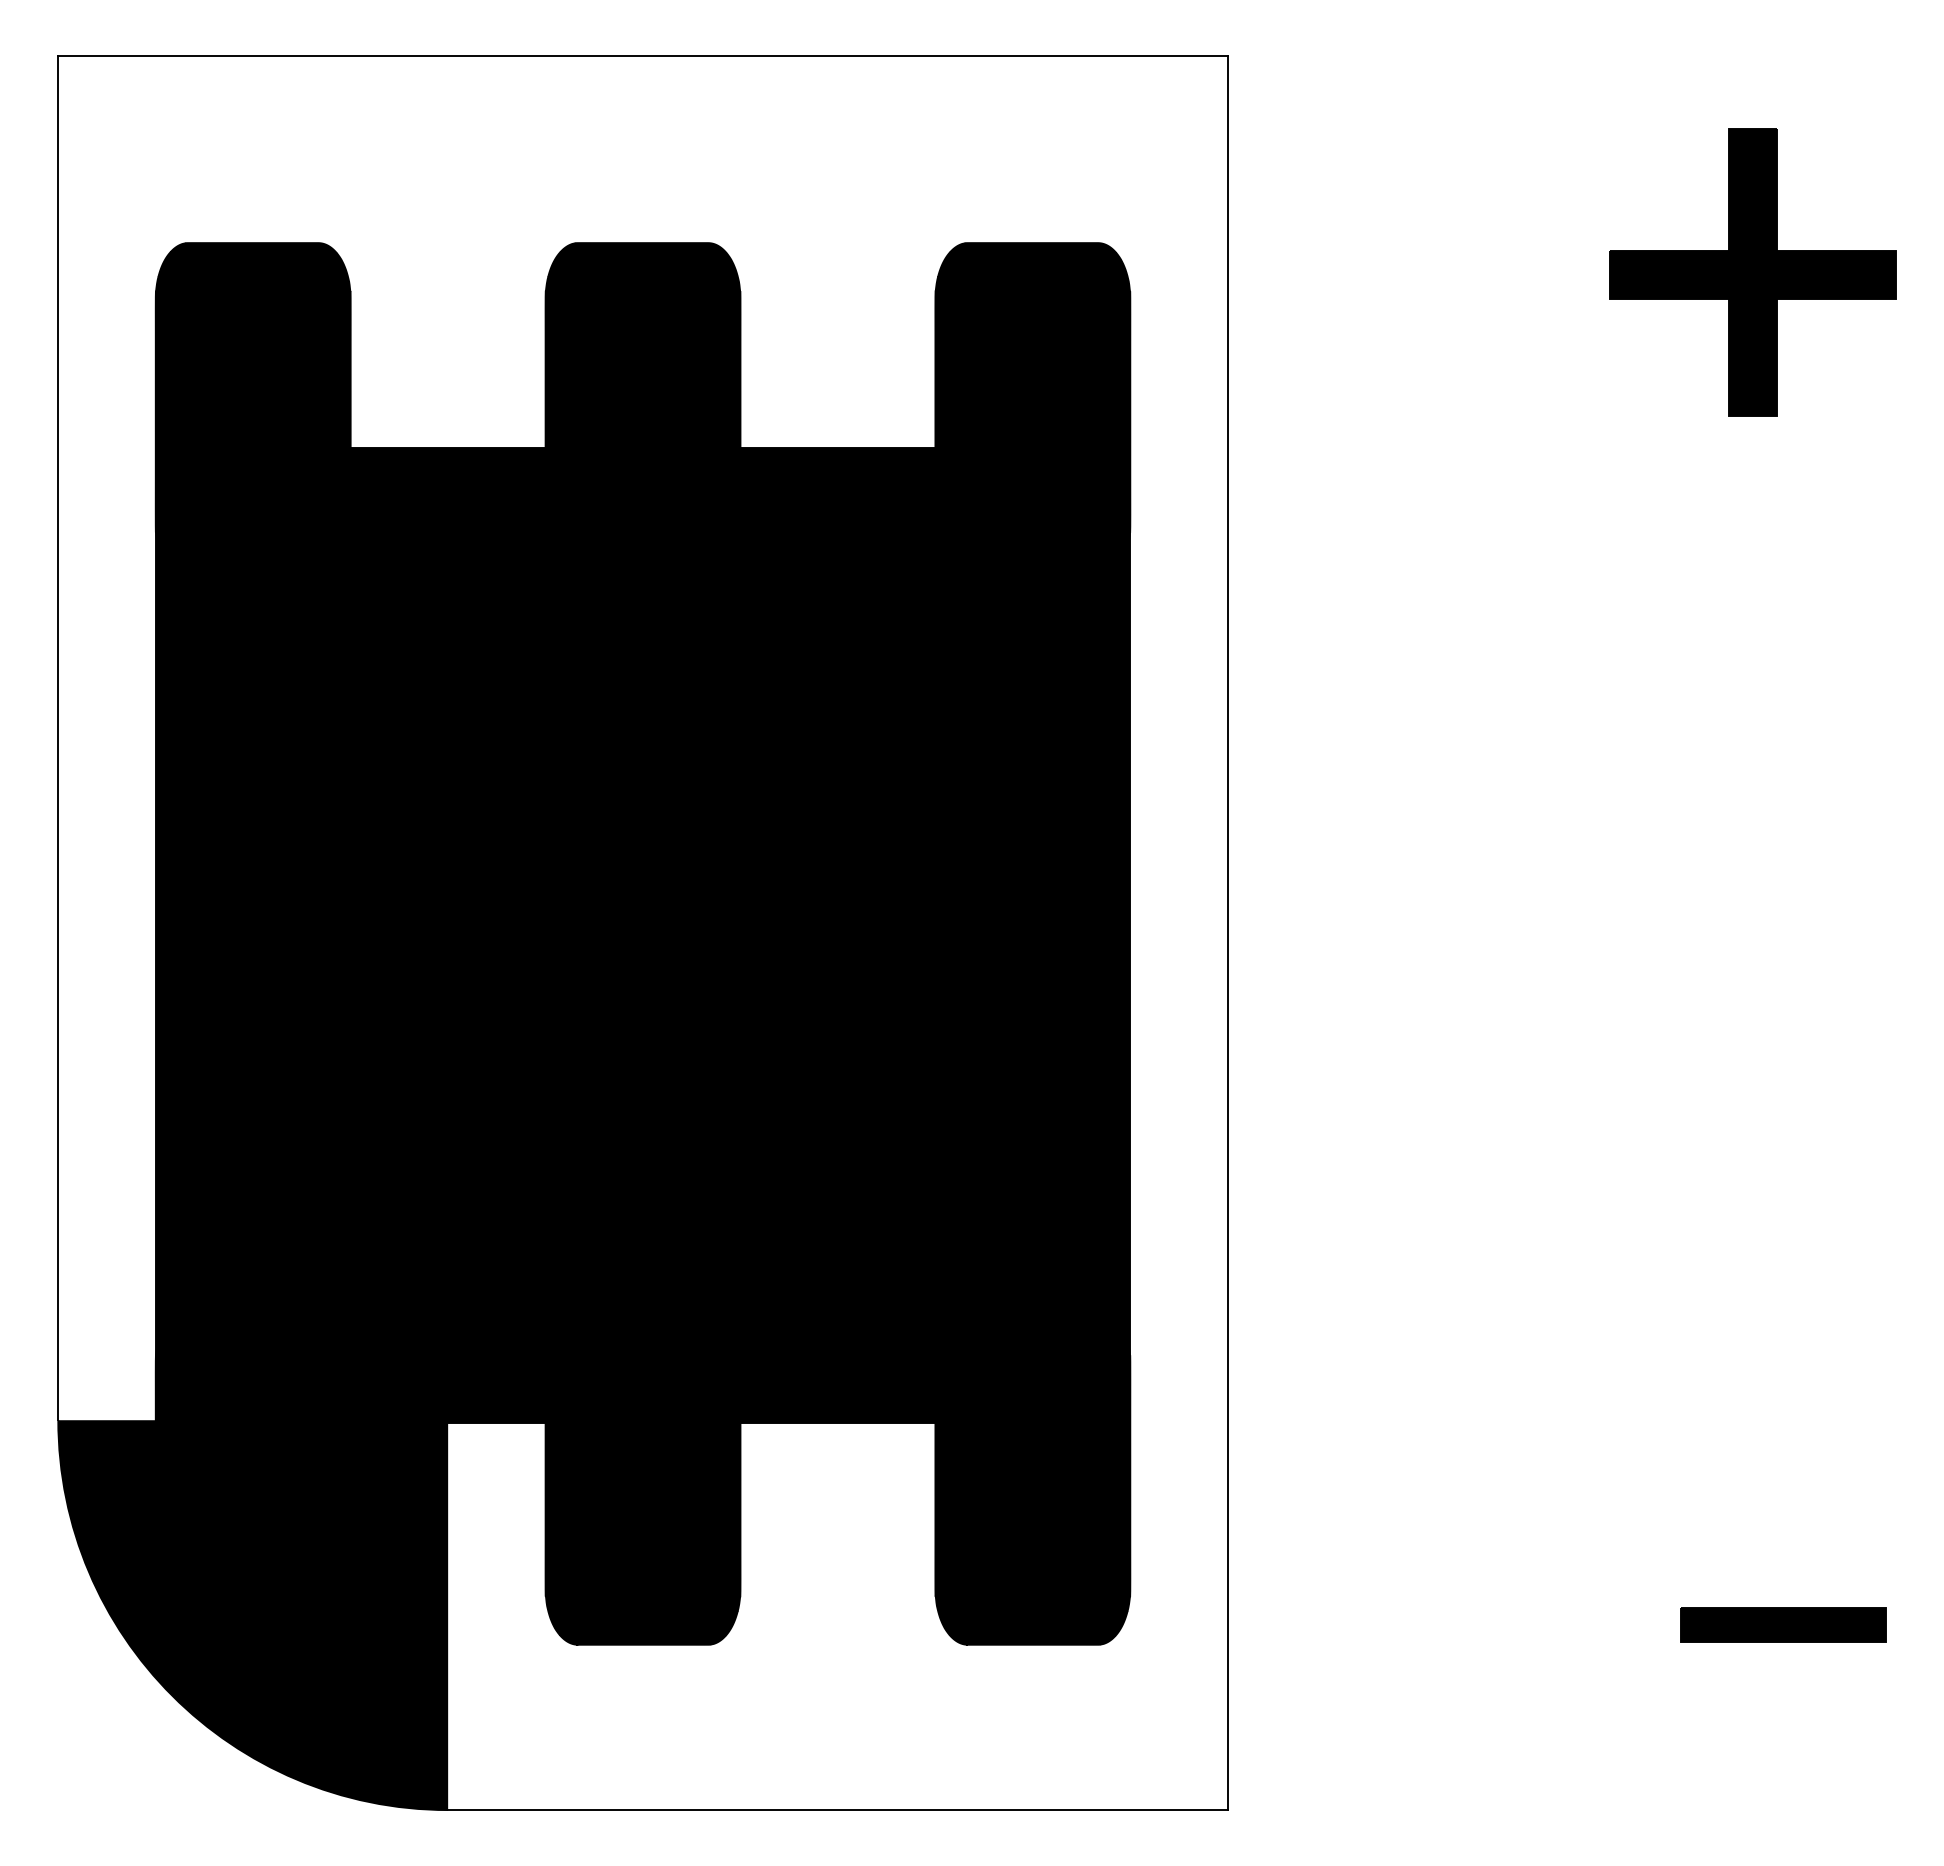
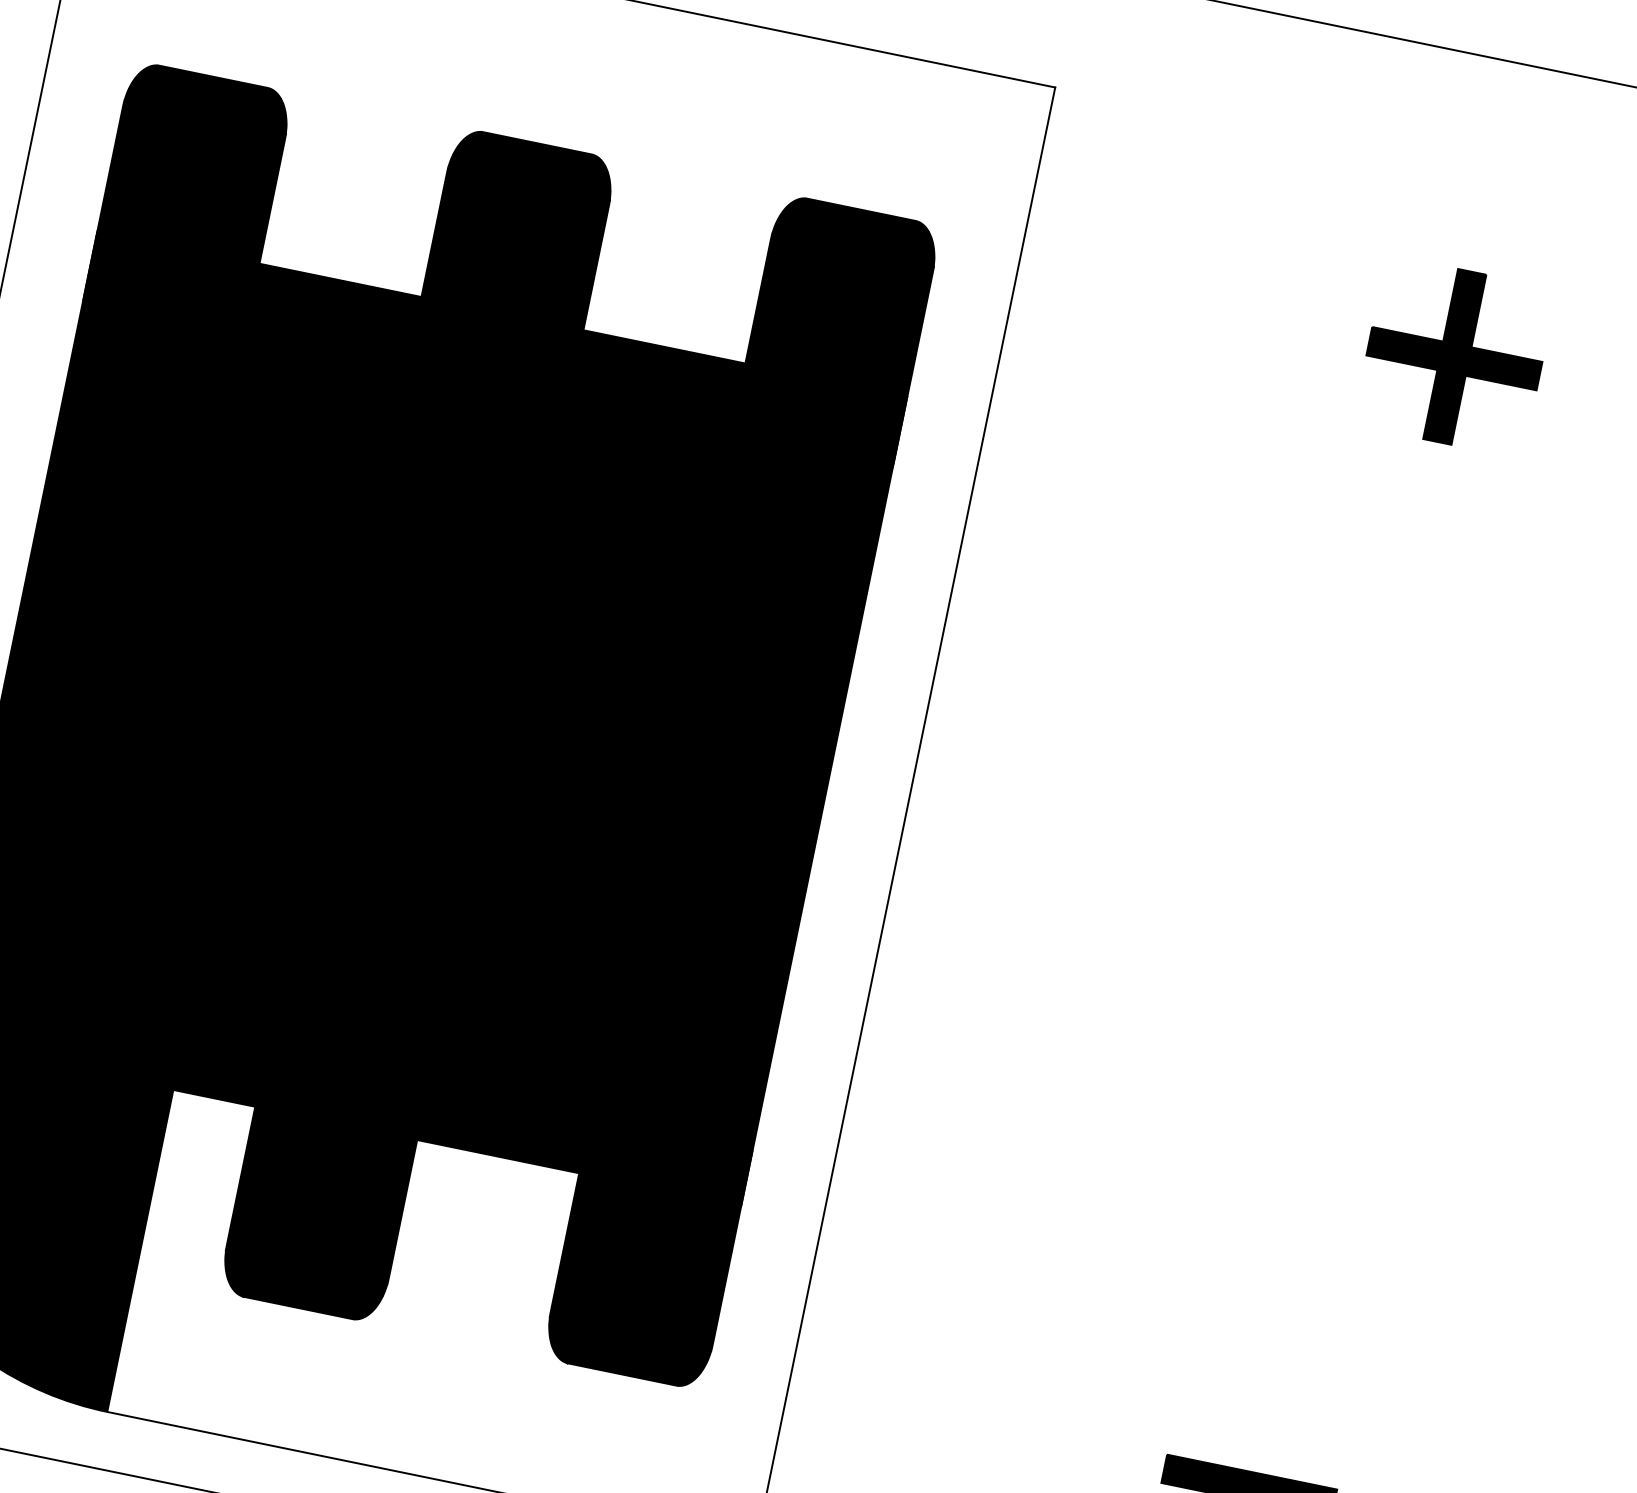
part: (1752, 272) -> (1454, 356), size x0.71

